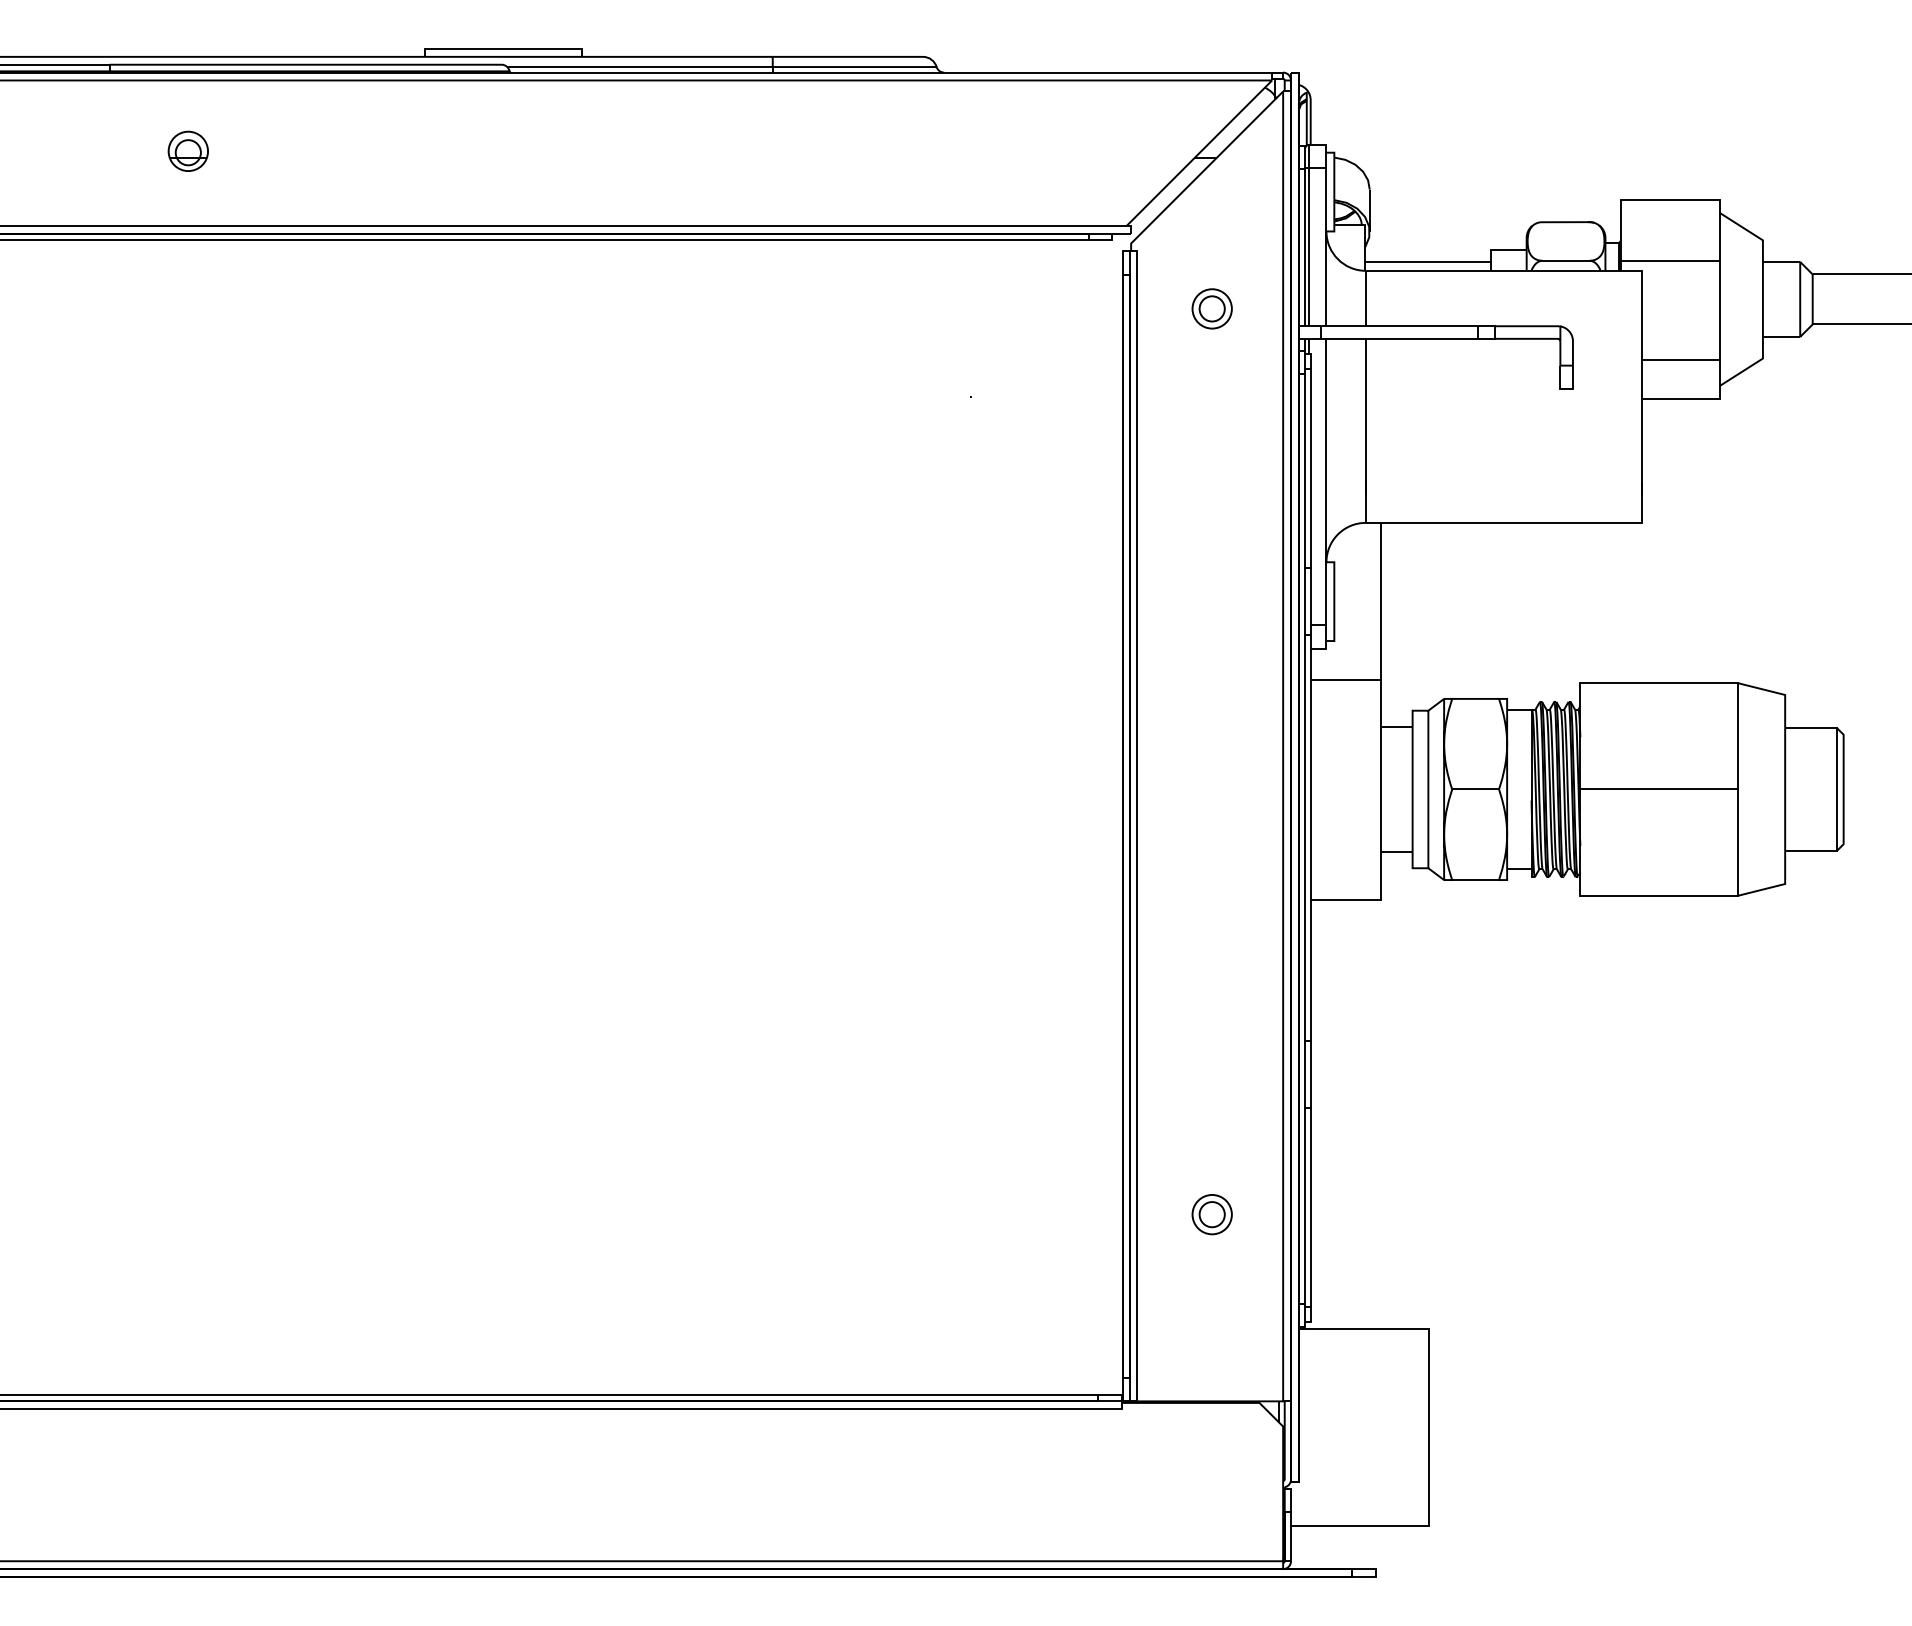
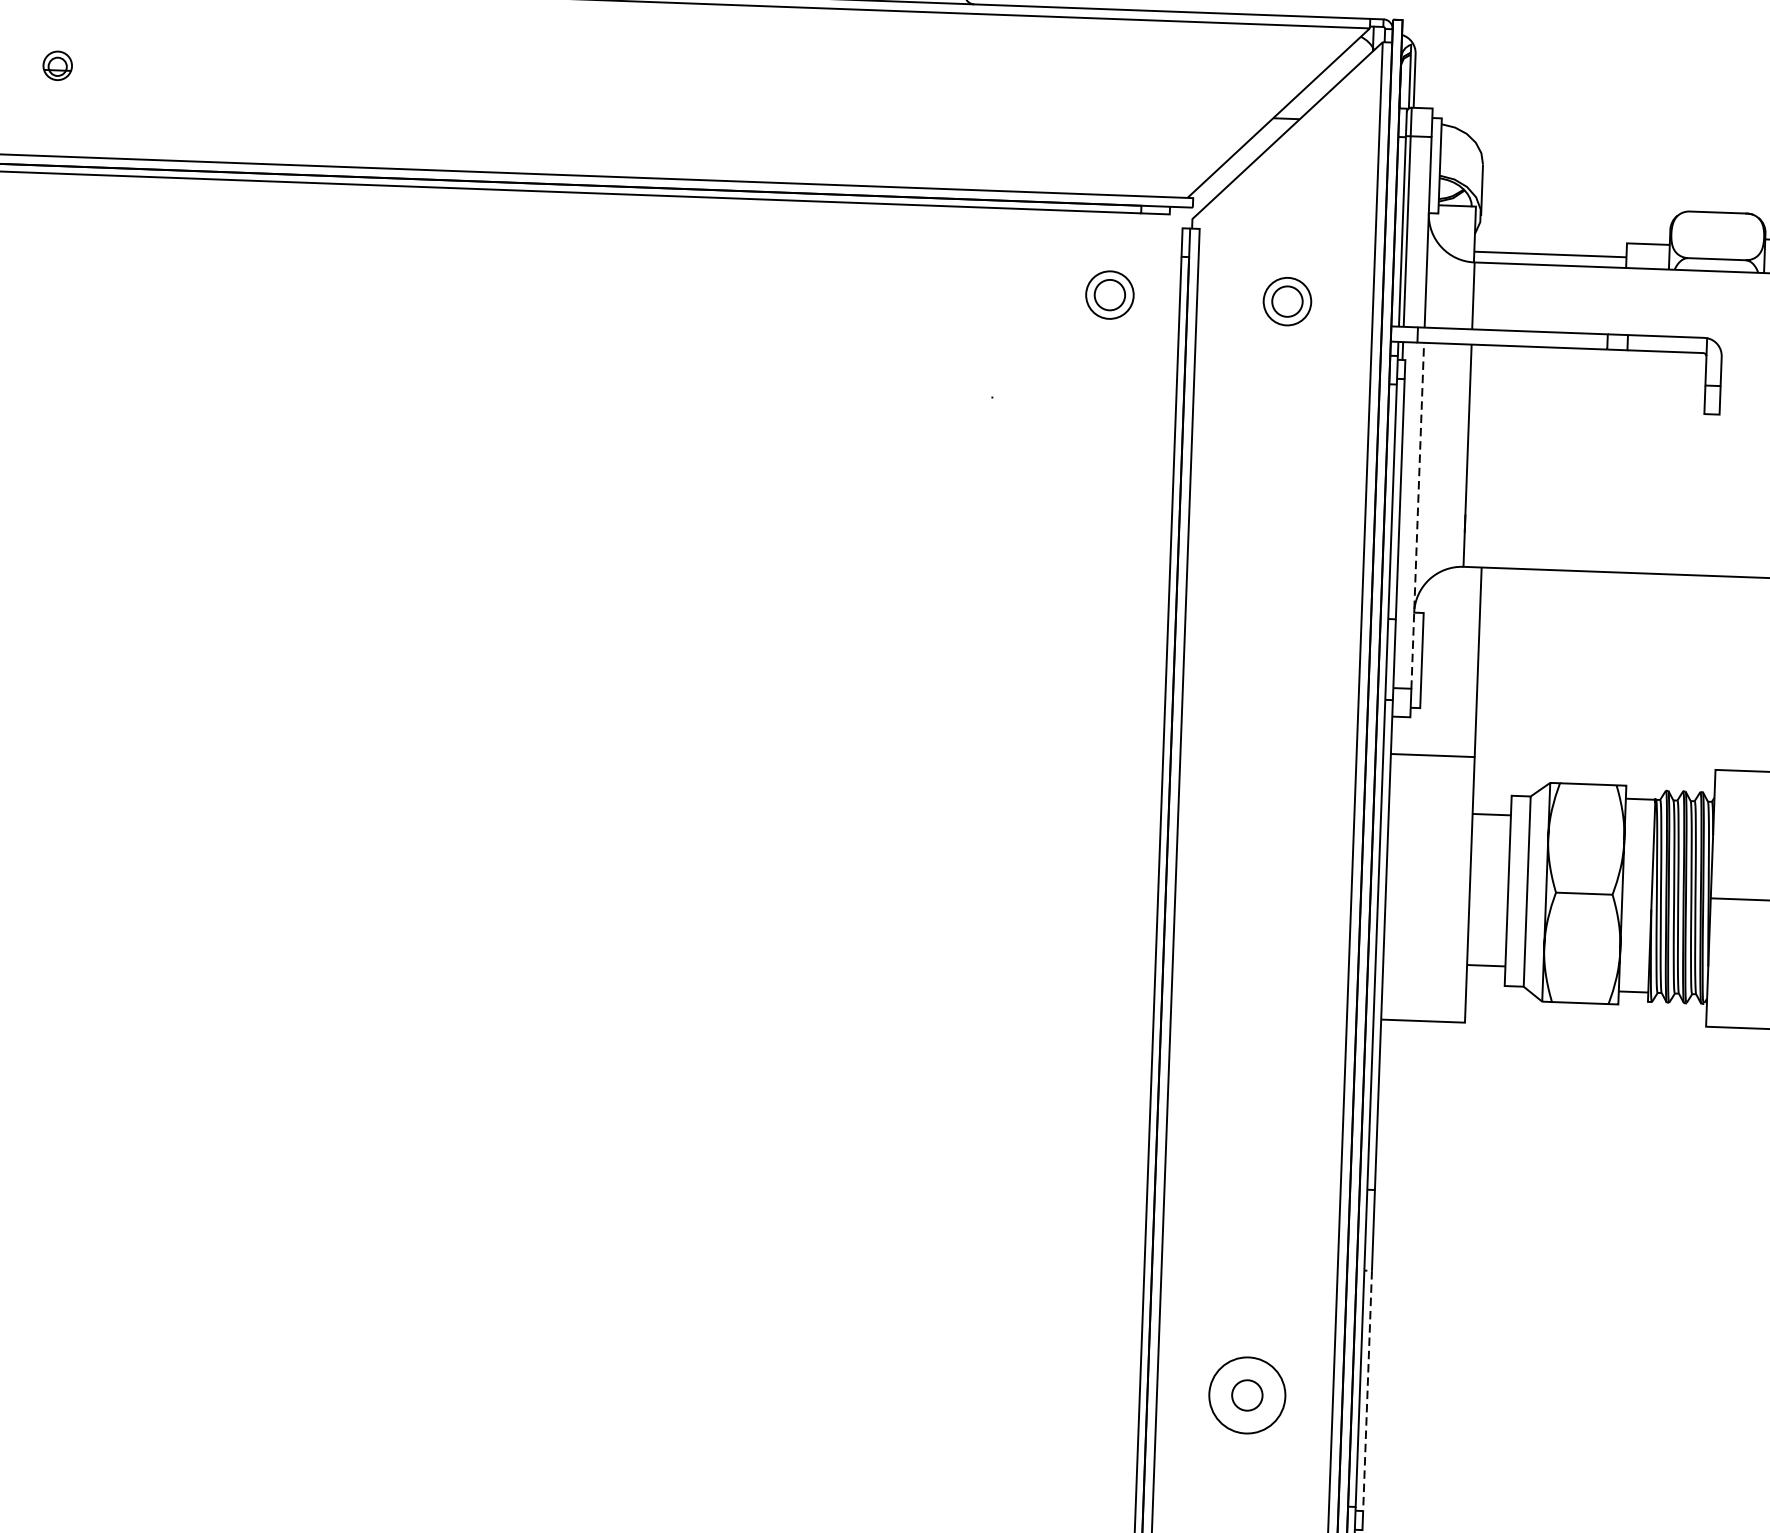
part: (187, 150) -> (56, 64), size x0.6
part: (1064, 308) -> (1109, 294), added
line: (1326, 481) -> (1417, 515), solid -> dashed
line: (1311, 1206) -> (1367, 1390), solid -> dashed
circle: (1211, 1214) -> (1246, 1395), size x1.6

